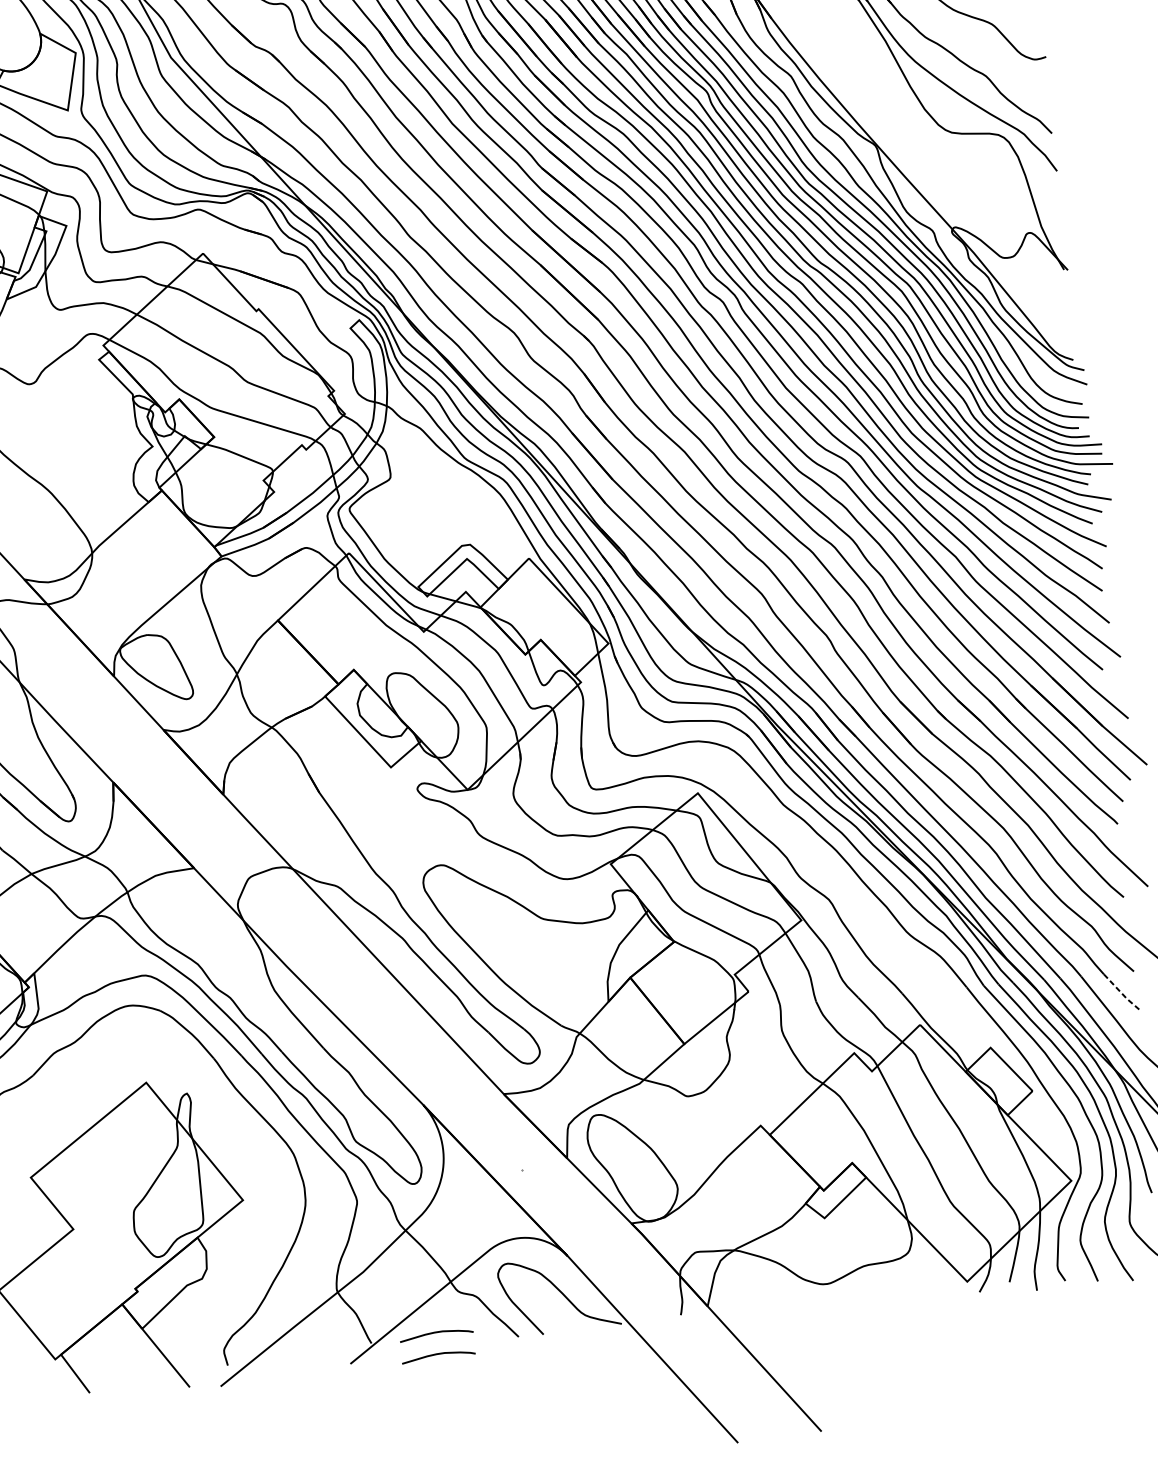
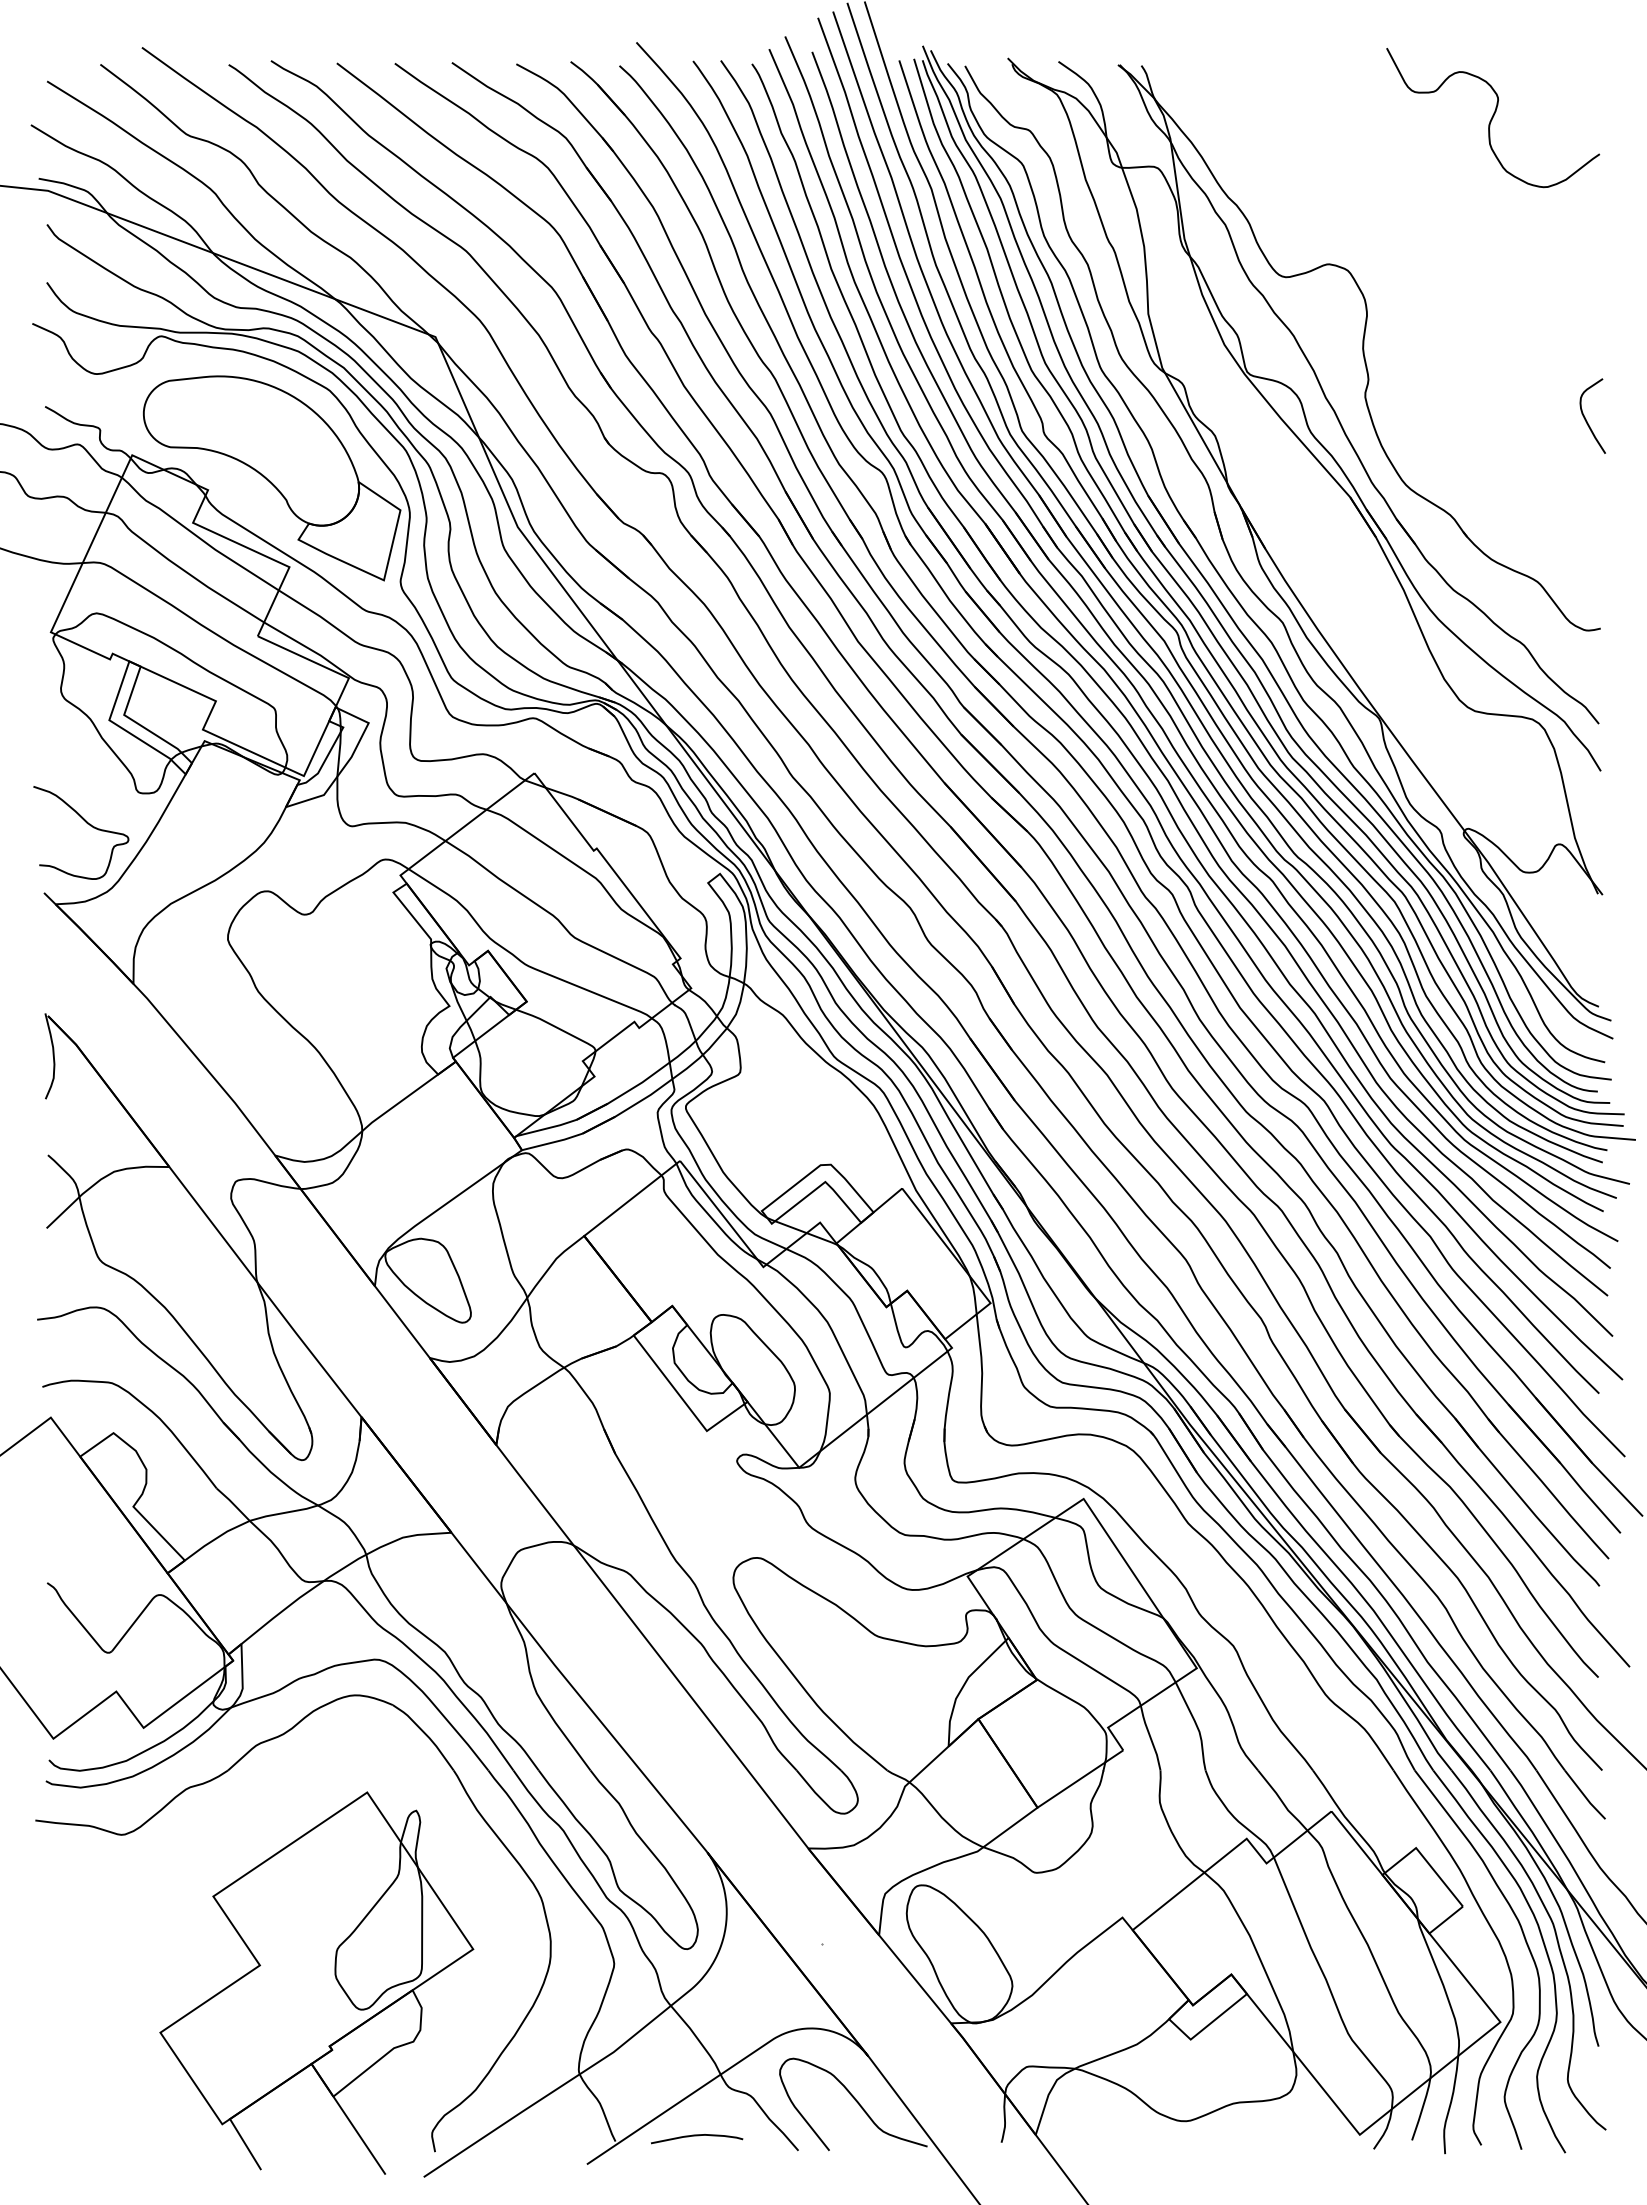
line: (1121, 993) -> (1584, 1796), dashed -> solid
curve: (438, 1354) -> (697, 2163), removed

